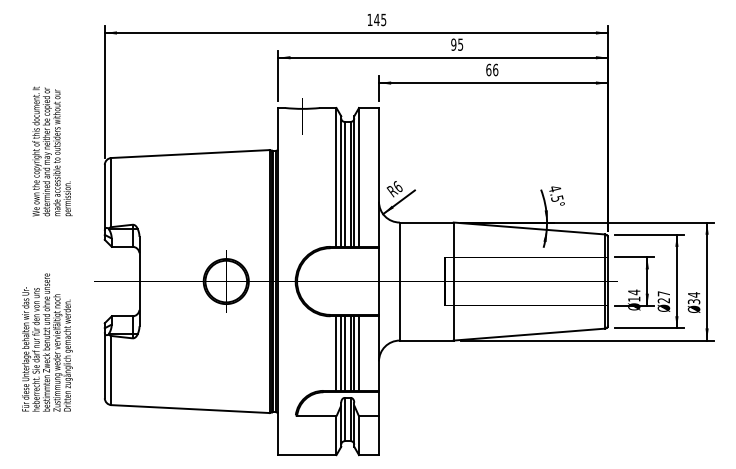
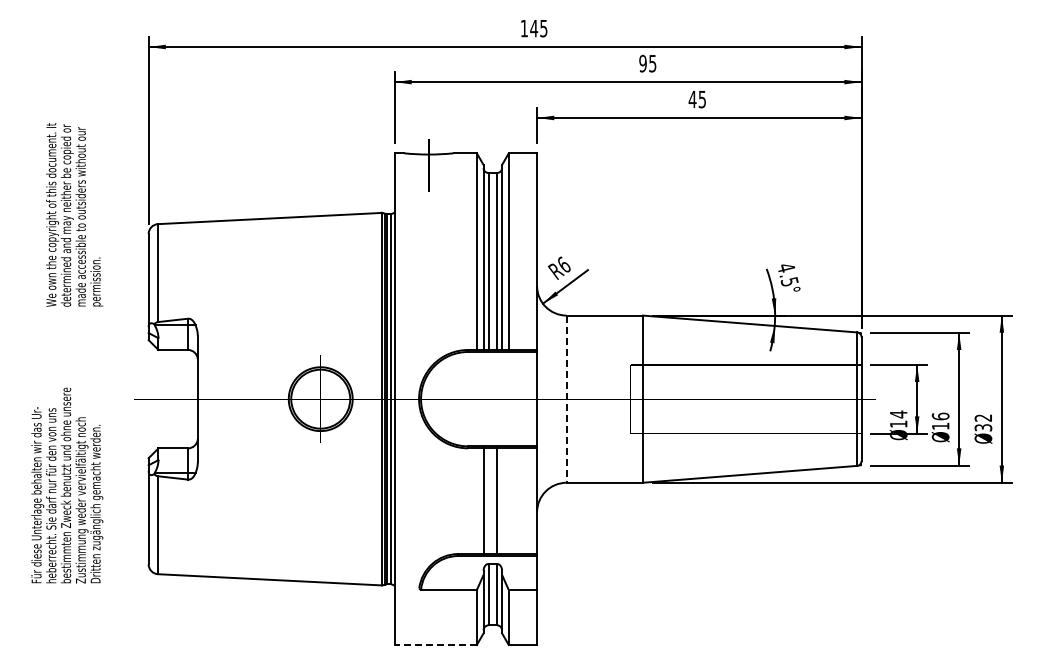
text: (492, 70) -> (697, 99), 66 -> 45
line: (399, 281) -> (566, 399), solid -> dashed
text: (693, 295) -> (982, 418), 34 -> 32
text: (663, 296) -> (940, 420), 27 -> 16
line: (336, 353) -> (476, 501), removed
line: (344, 353) -> (488, 501), removed
line: (354, 353) -> (502, 501), removed
line: (358, 353) -> (508, 501), removed
line: (307, 455) -> (435, 645), solid -> dashed

